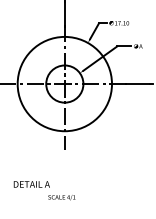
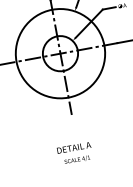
text: (31, 184) -> (73, 147), moved

